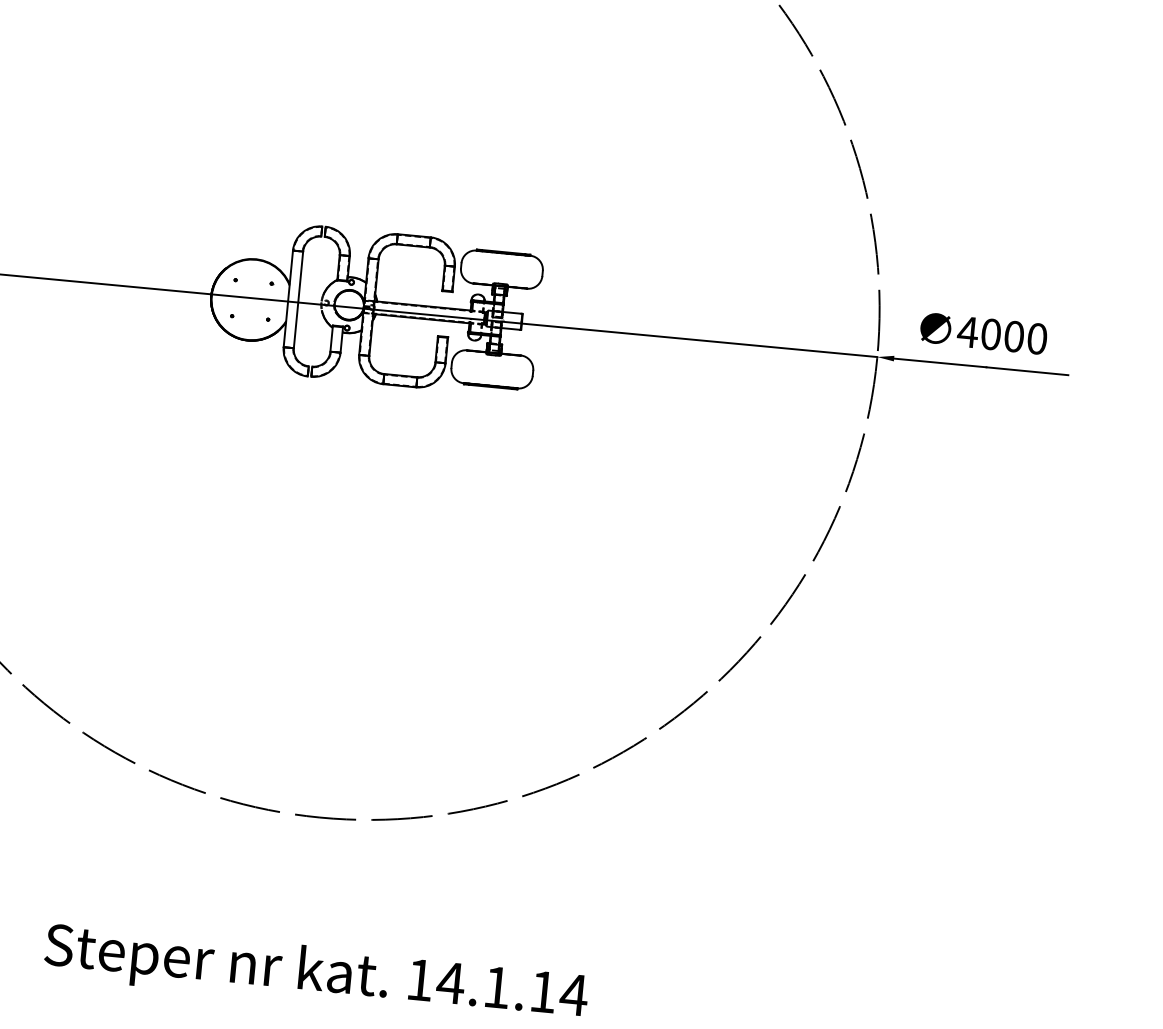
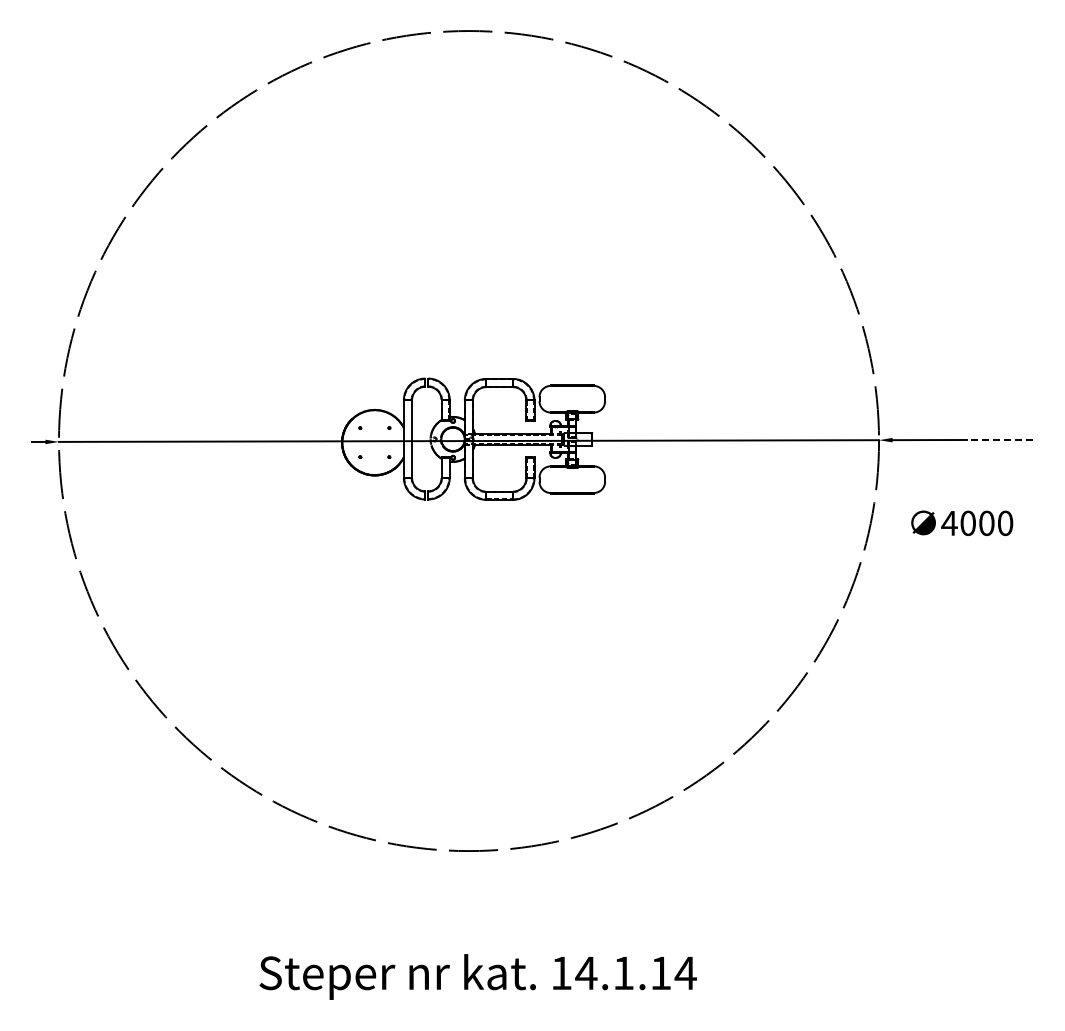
text: (984, 332) -> (962, 522), moved
line: (1026, 370) -> (999, 439), solid -> dashed

